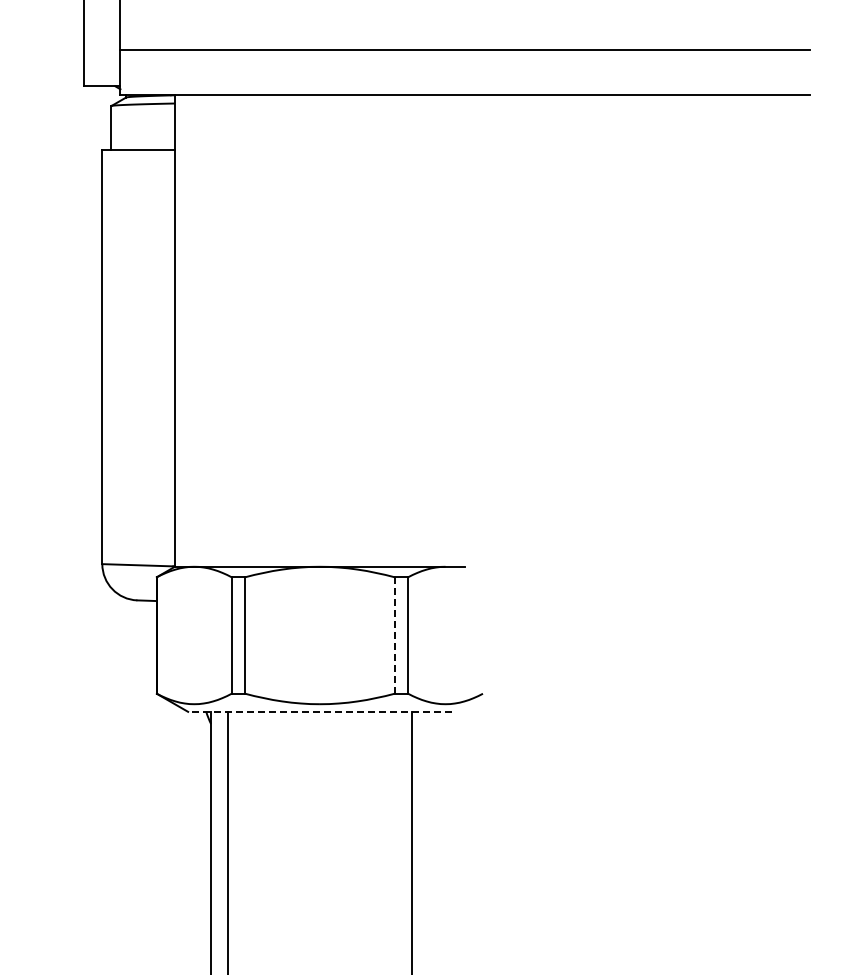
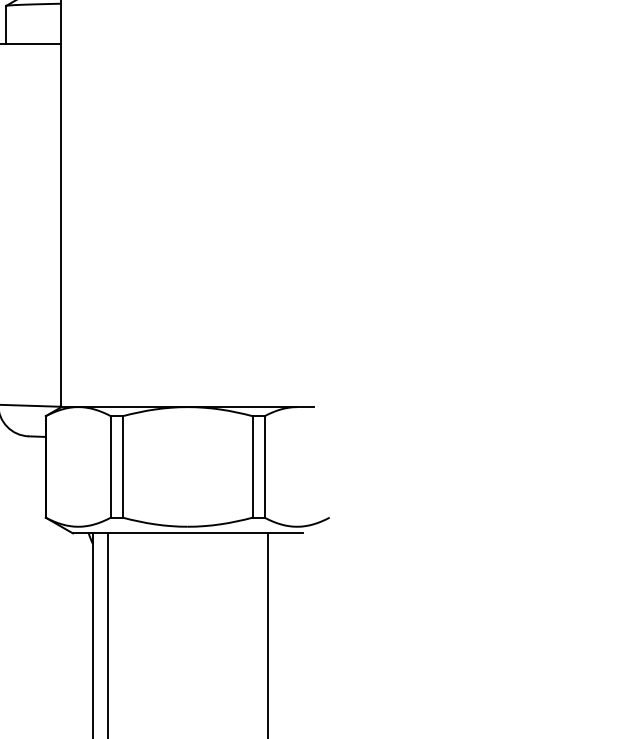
line: (394, 636) -> (252, 467), dashed -> solid
line: (319, 711) -> (187, 533), dashed -> solid

